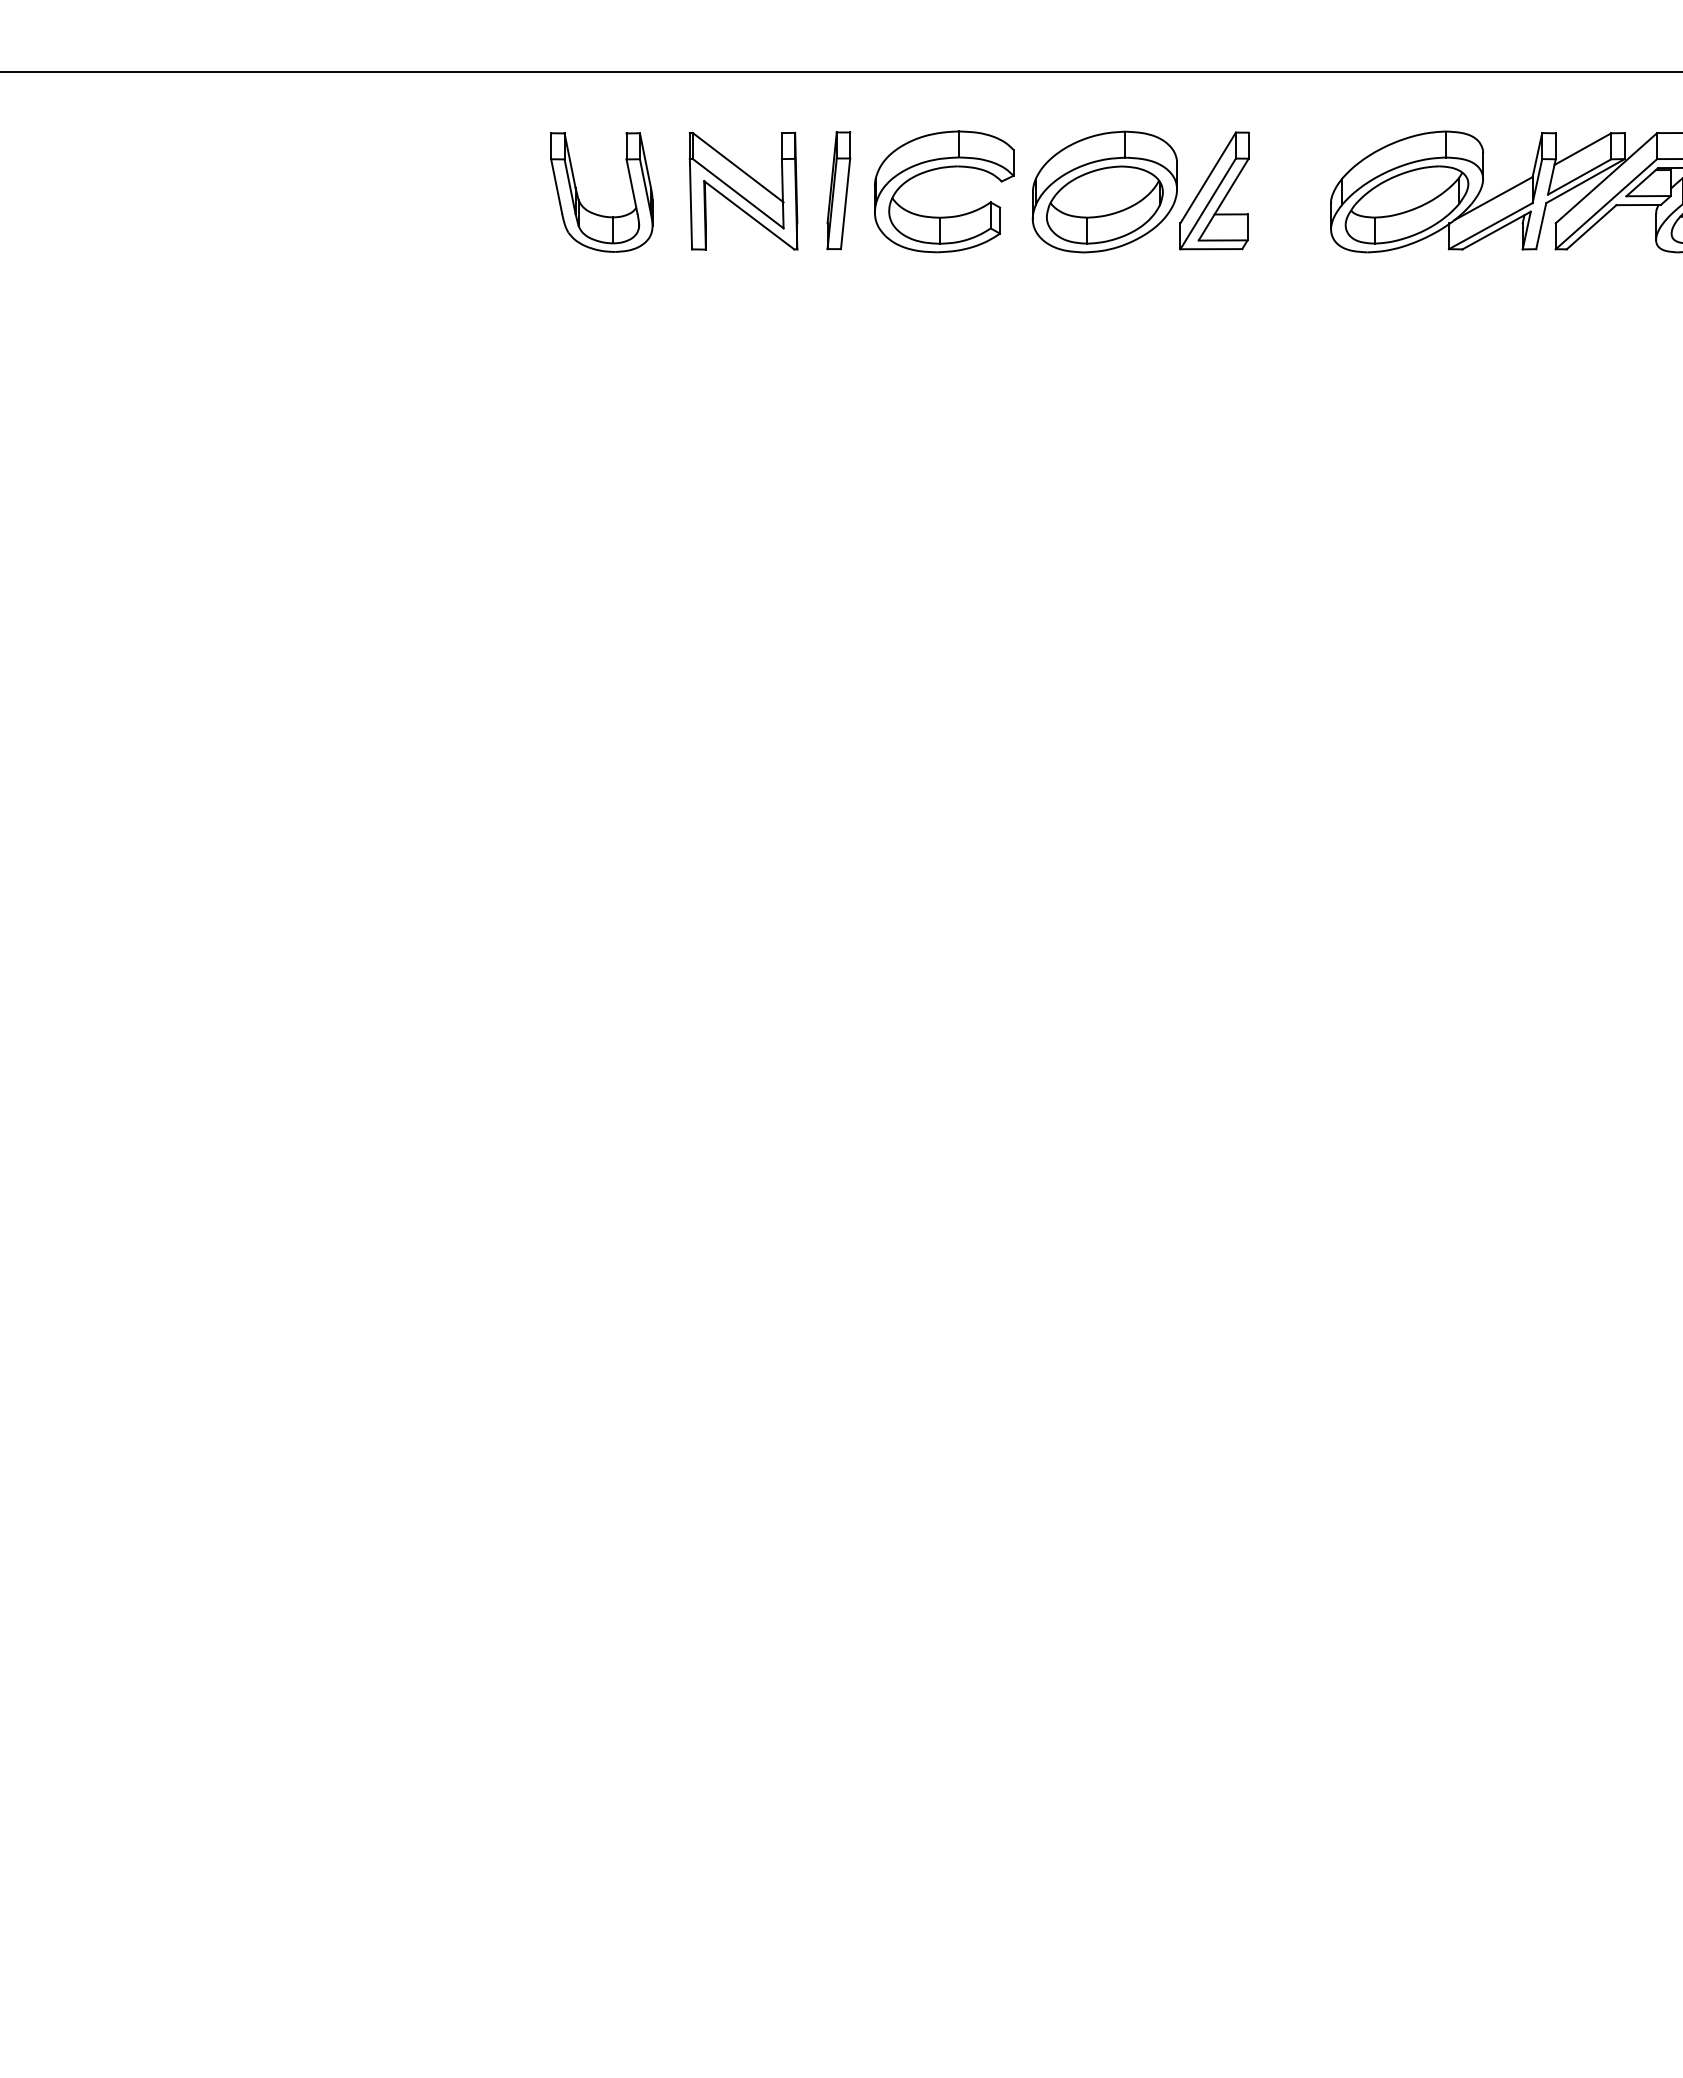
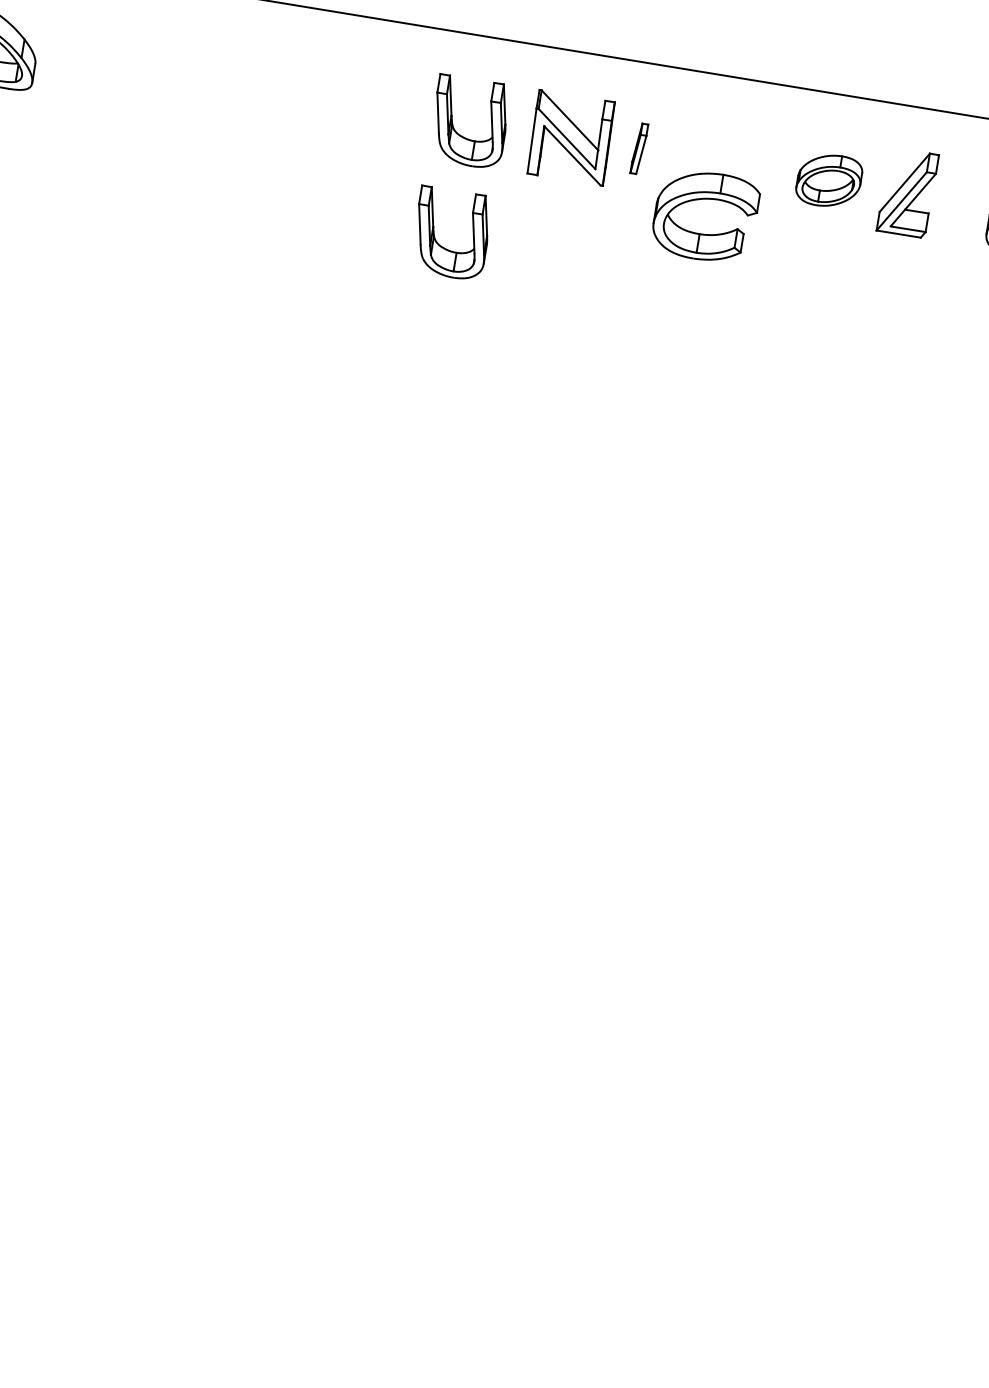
part: (939, 169) -> (704, 199), moved
part: (838, 190) -> (639, 148), size x0.6
part: (1104, 191) -> (829, 180), size x0.6
part: (594, 368) -> (443, 247), added

